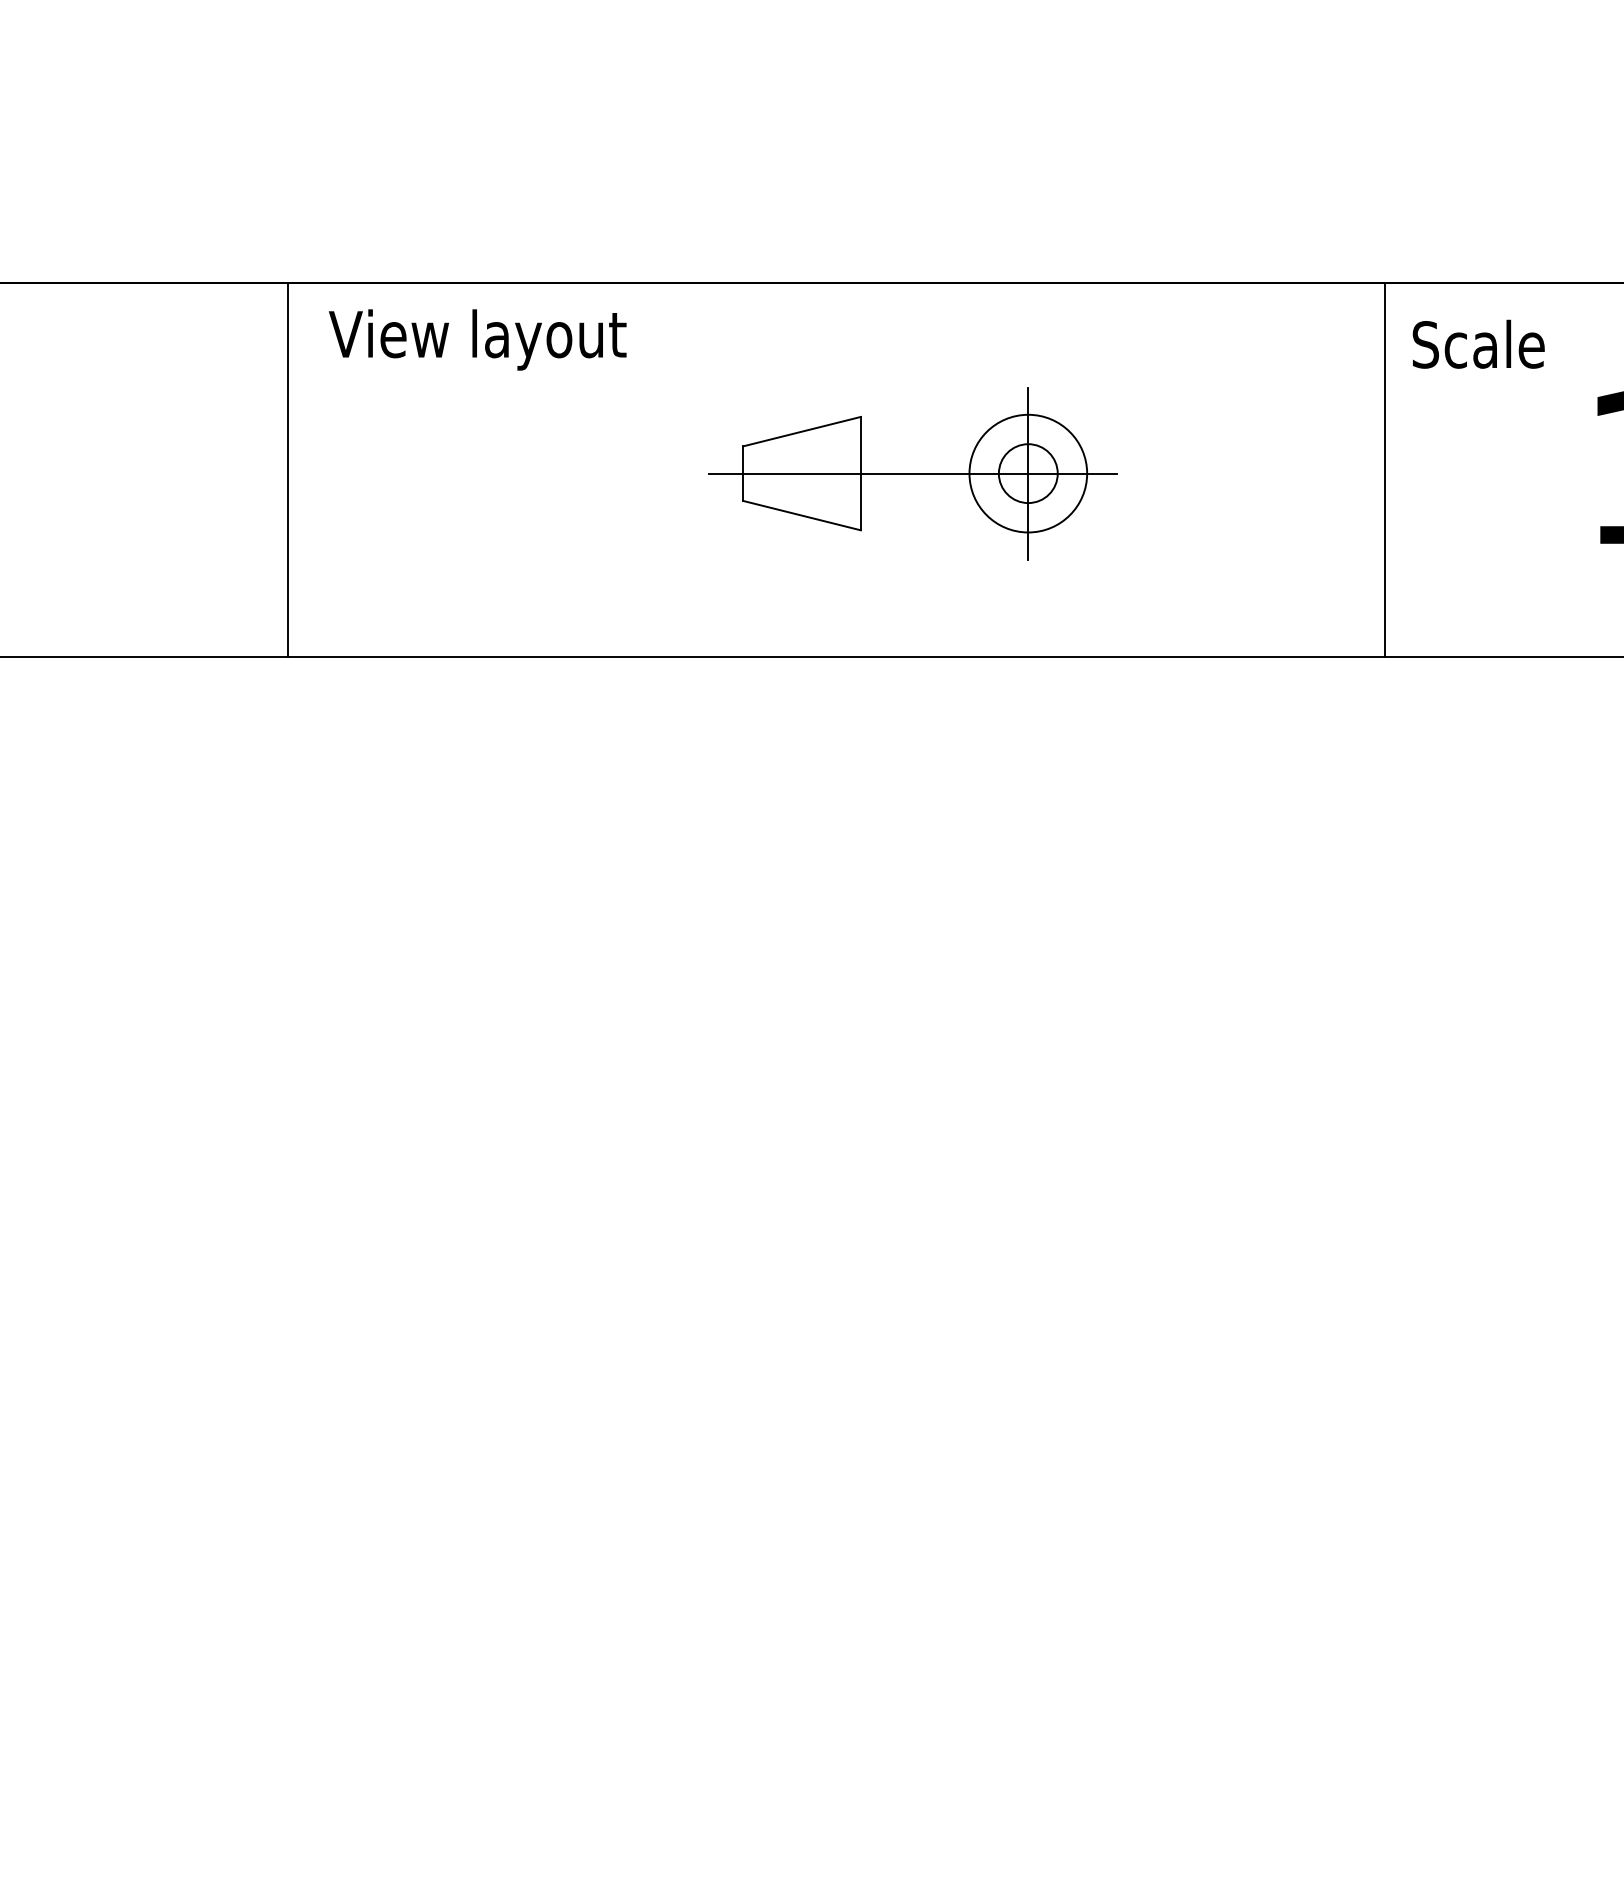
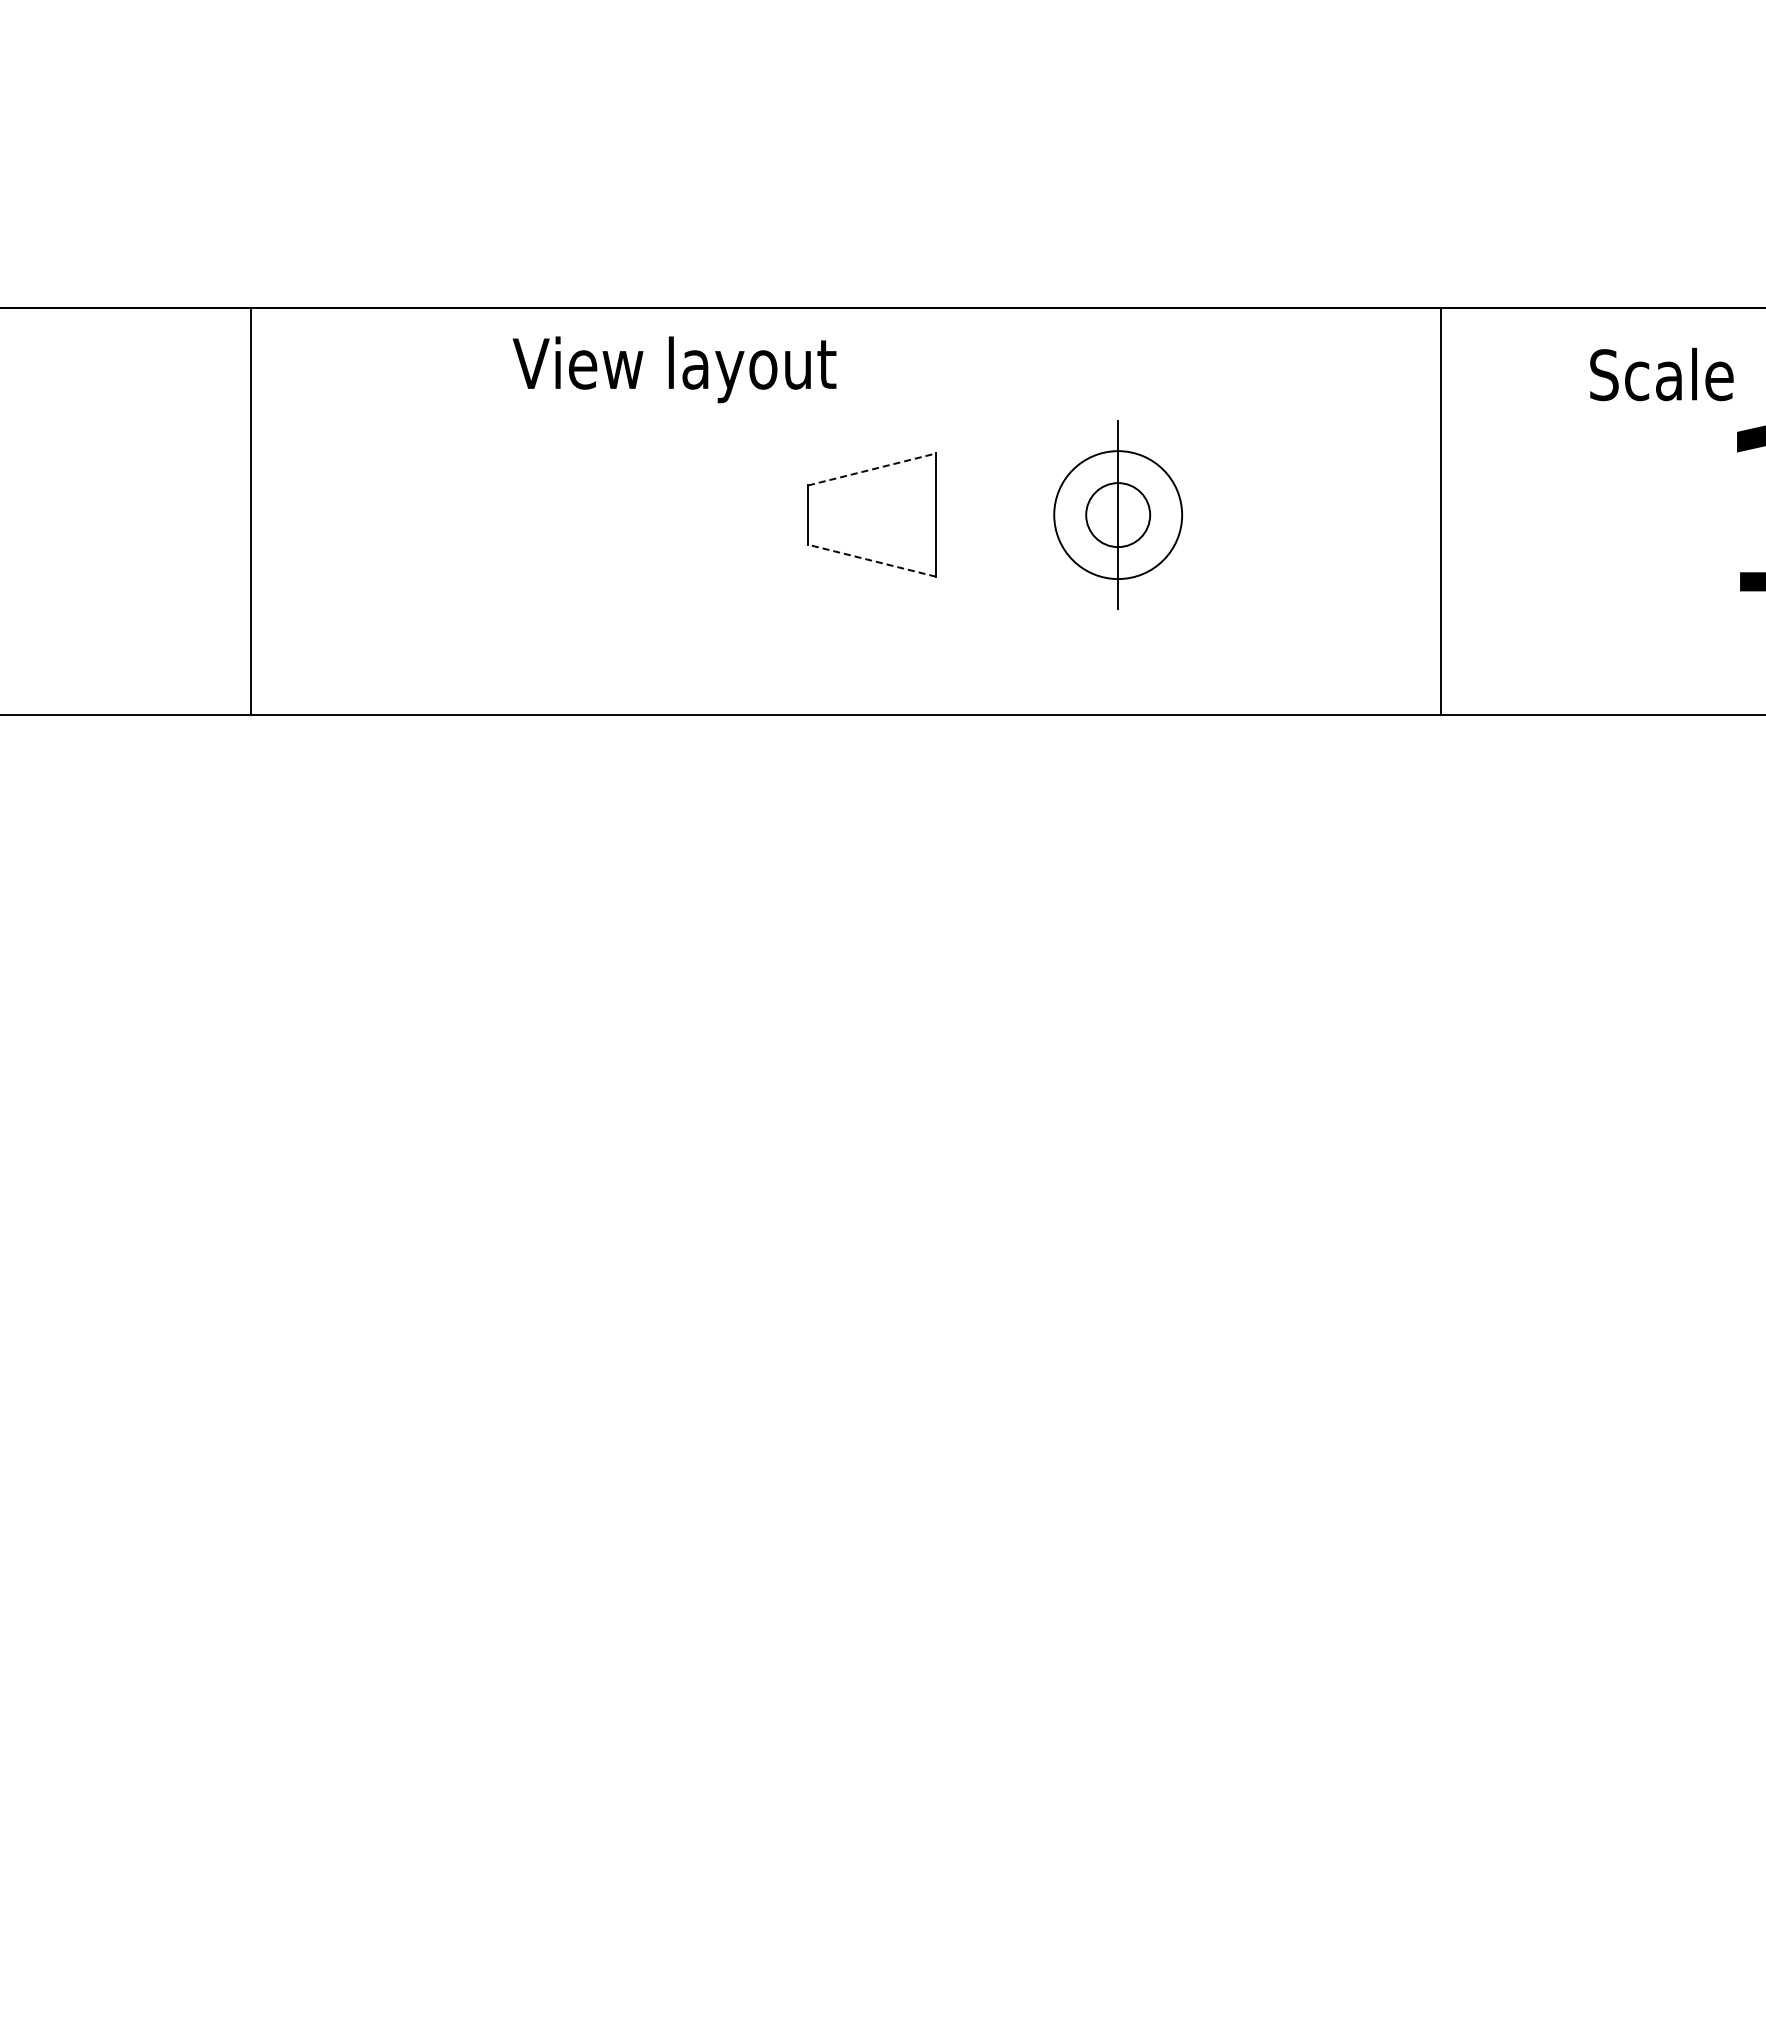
text: (477, 339) -> (674, 369), moved
text: (1478, 344) -> (1661, 374), moved
line: (802, 431) -> (872, 469), solid -> dashed
line: (287, 470) -> (250, 511), moved
line: (1385, 470) -> (1441, 511), moved
line: (912, 474) -> (992, 515), removed
line: (802, 515) -> (872, 560), solid -> dashed

